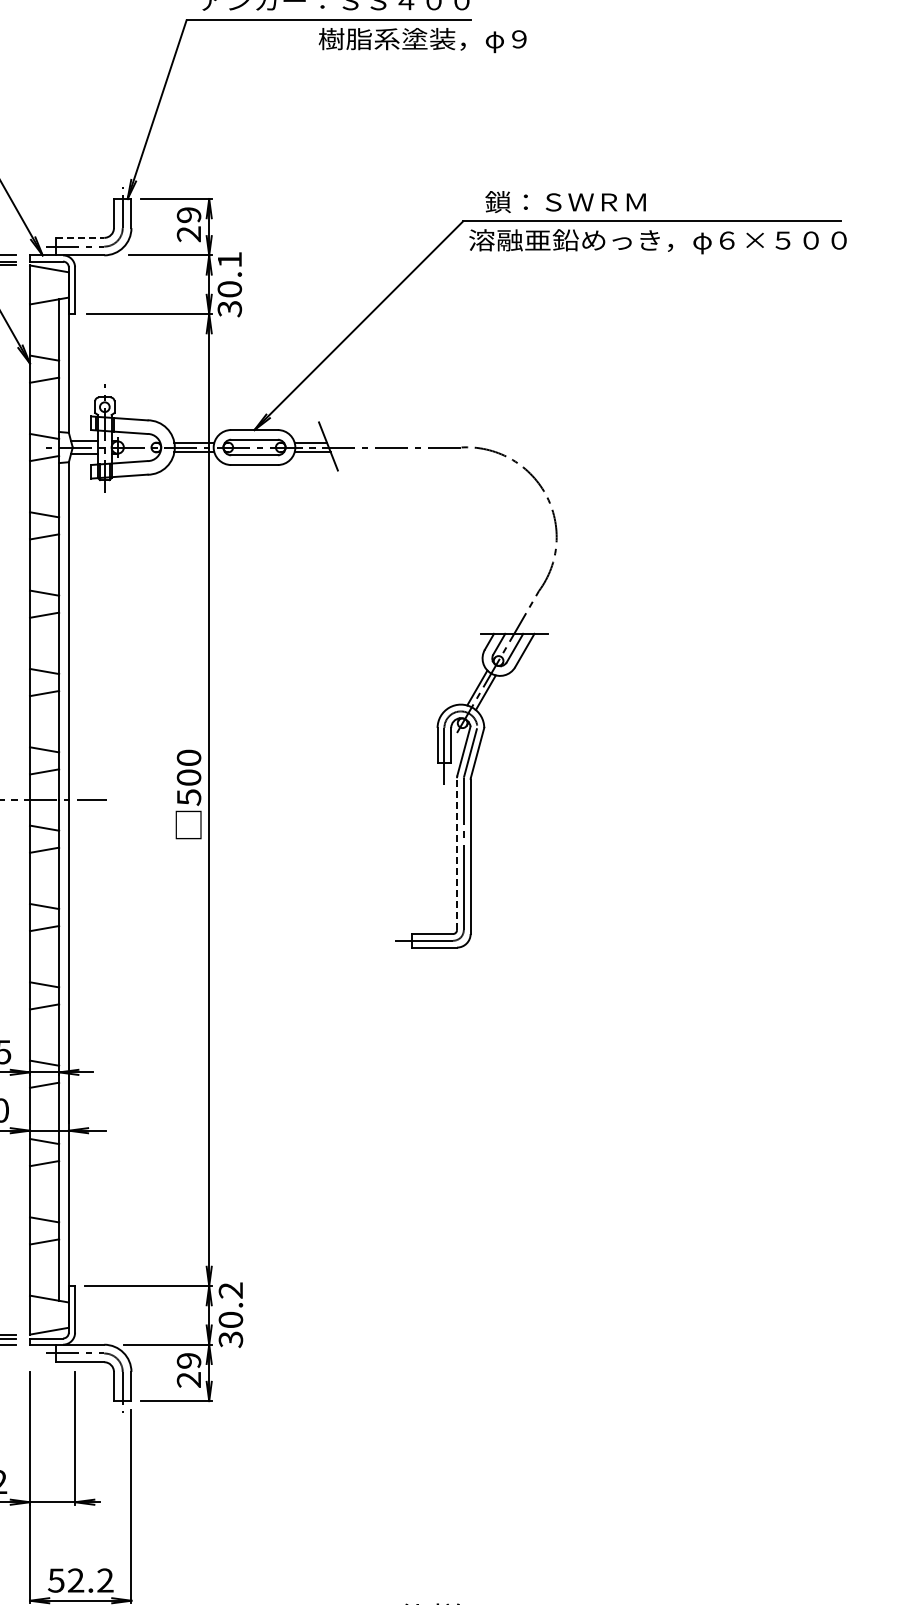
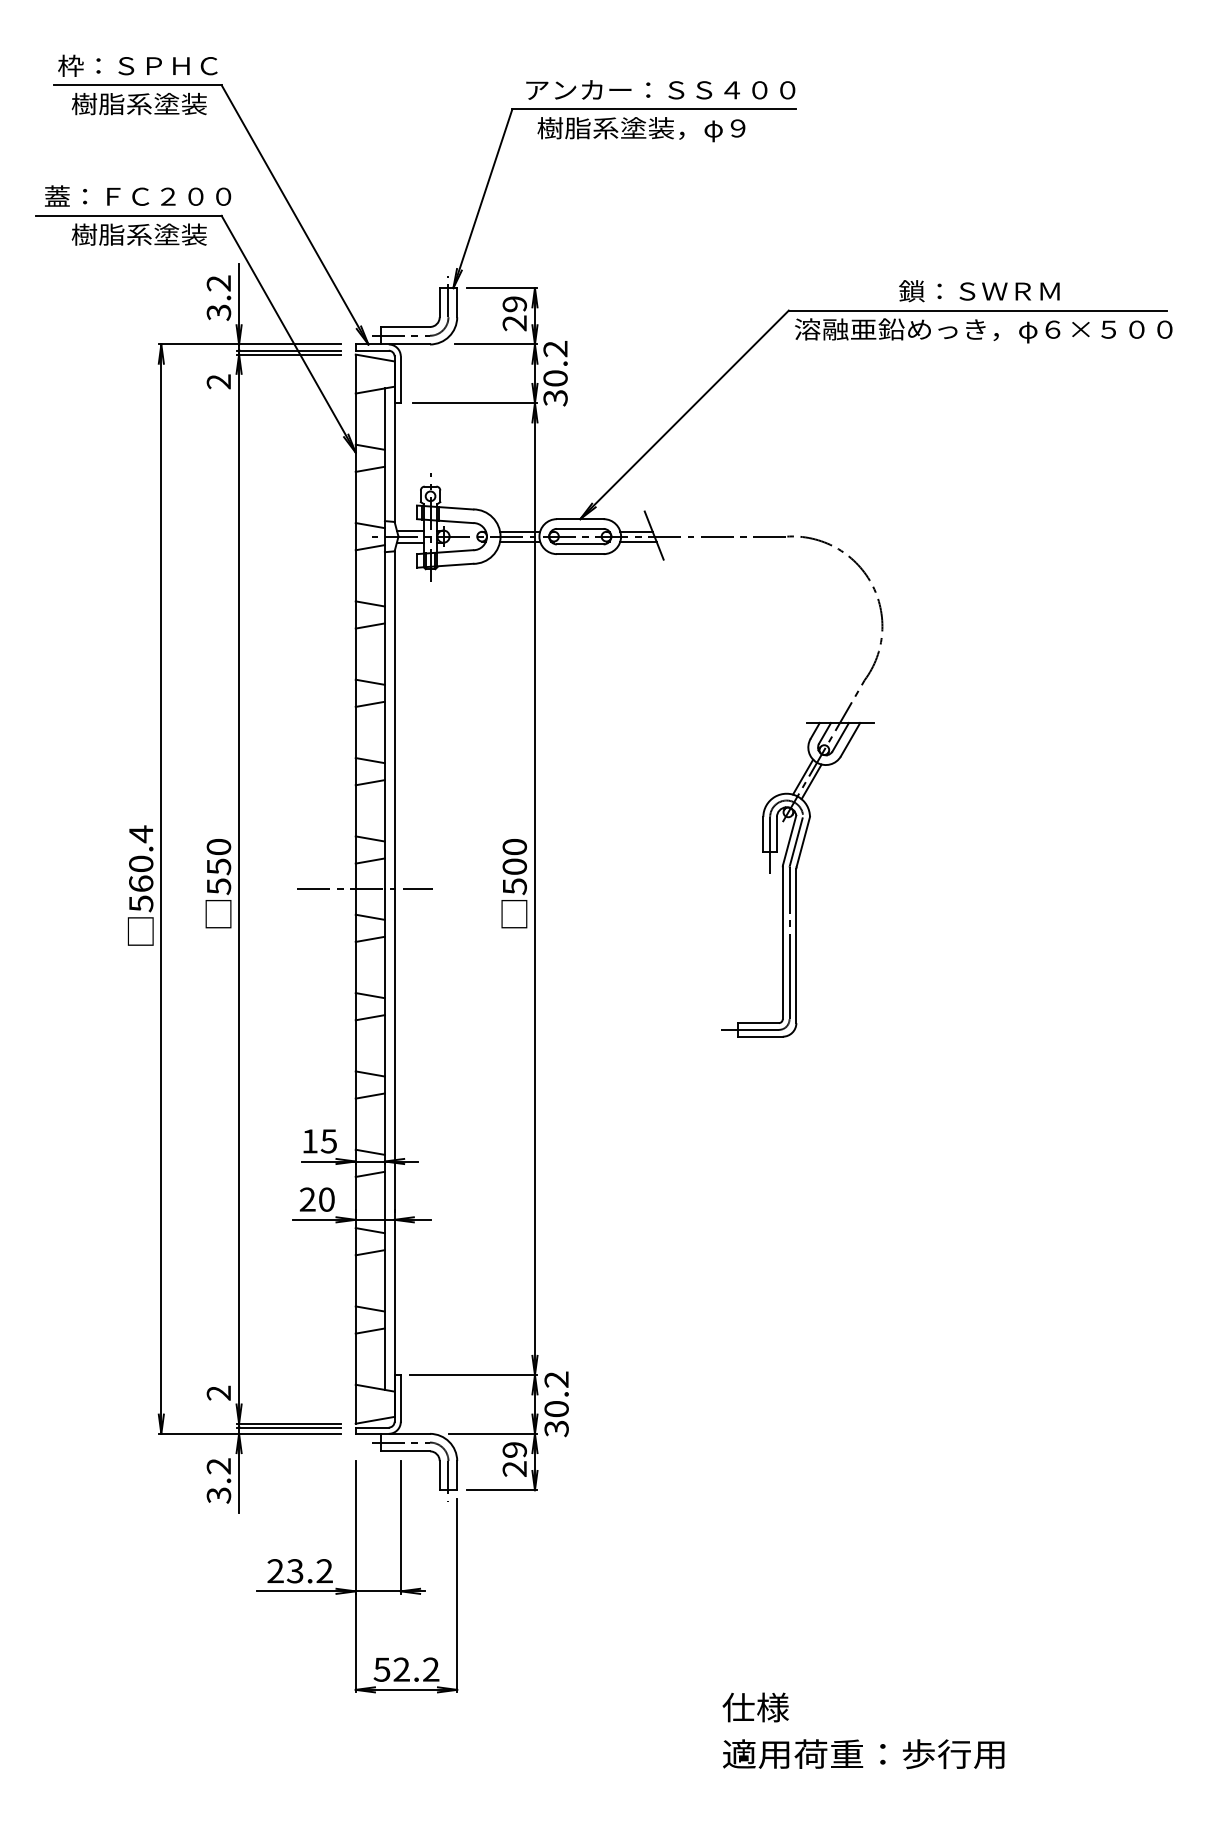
text: (422, 40) -> (641, 129), moved
text: (565, 202) -> (979, 291), moved
line: (80, 238) -> (406, 327), dashed -> solid
text: (229, 260) -> (555, 349), 30.1 -> 30.2
line: (456, 854) -> (782, 943), dashed -> solid

